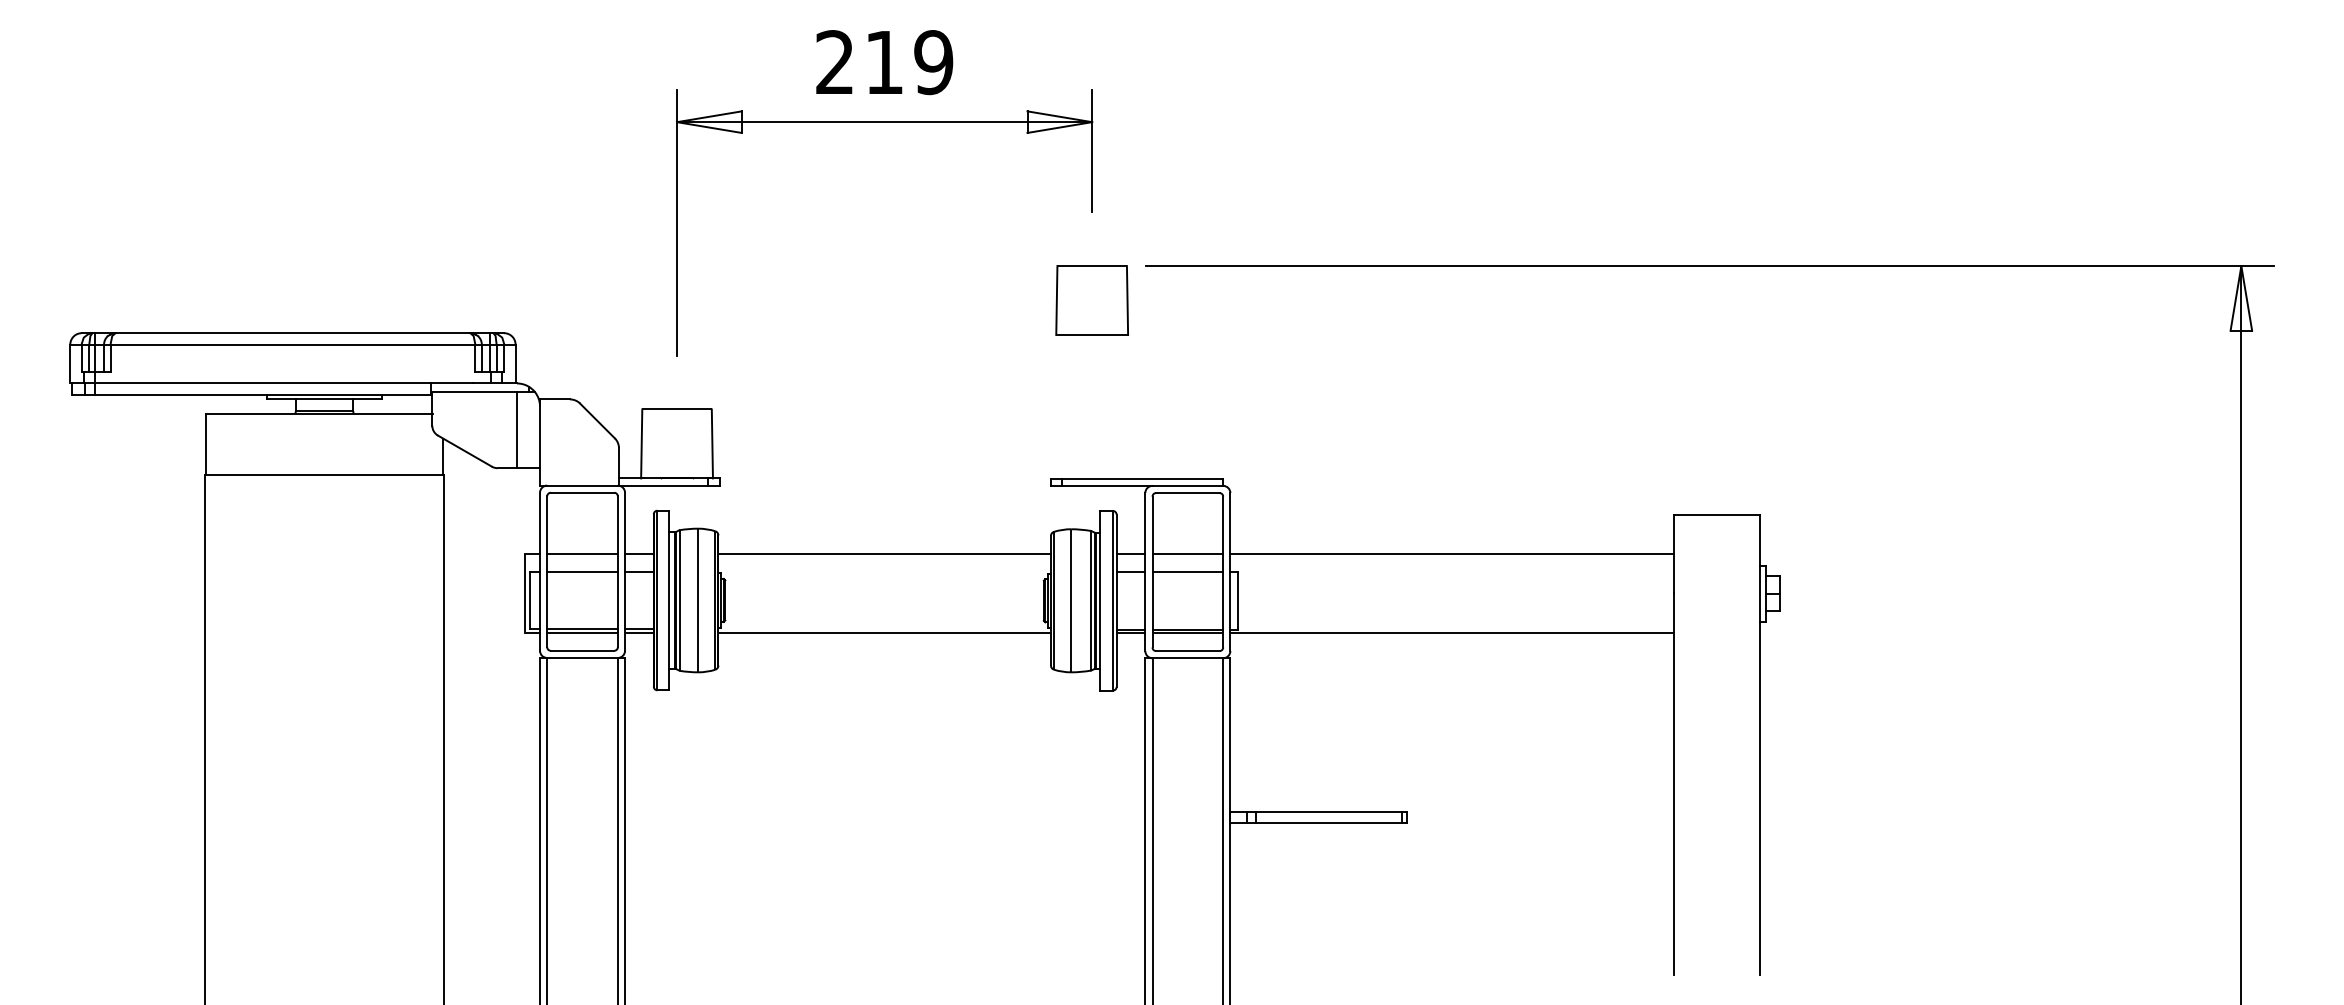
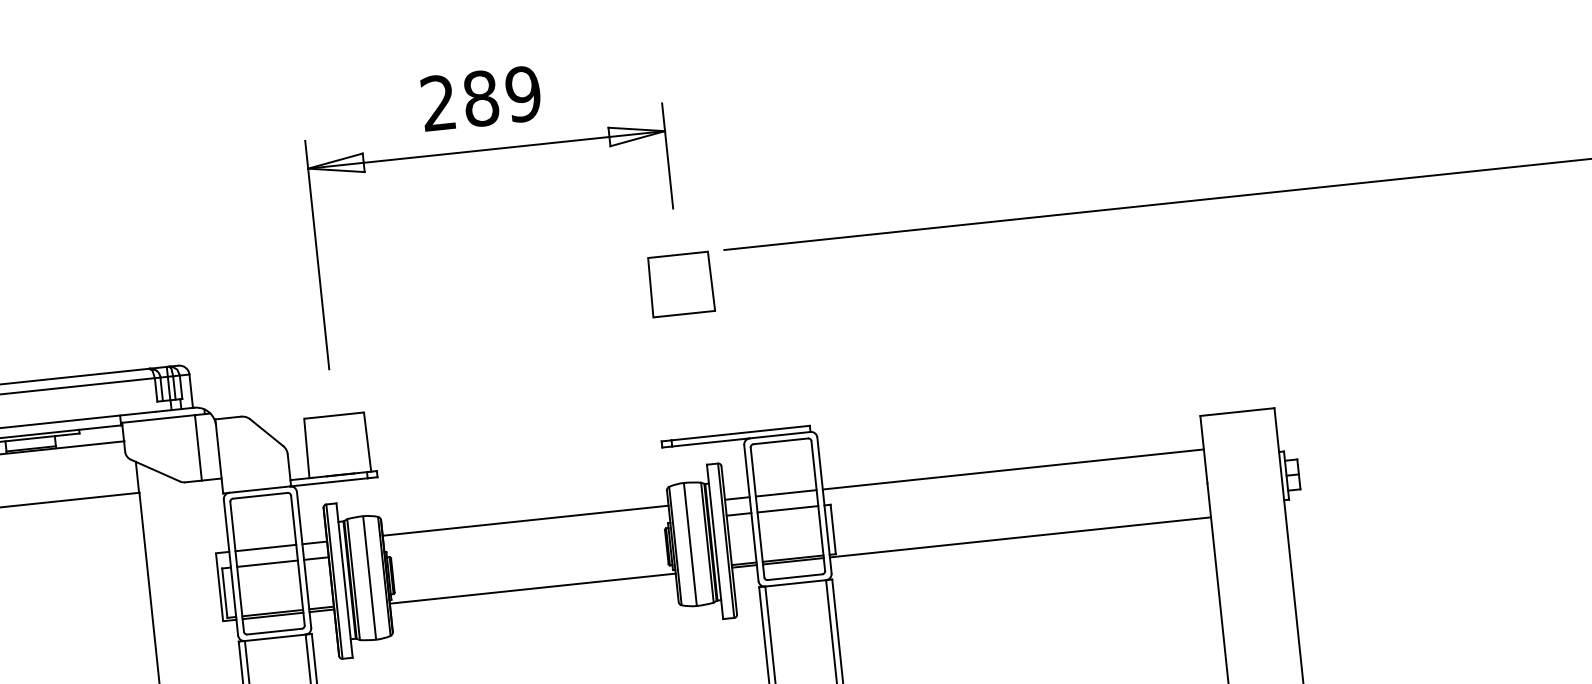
text: (884, 62) -> (481, 98), 219 -> 289

